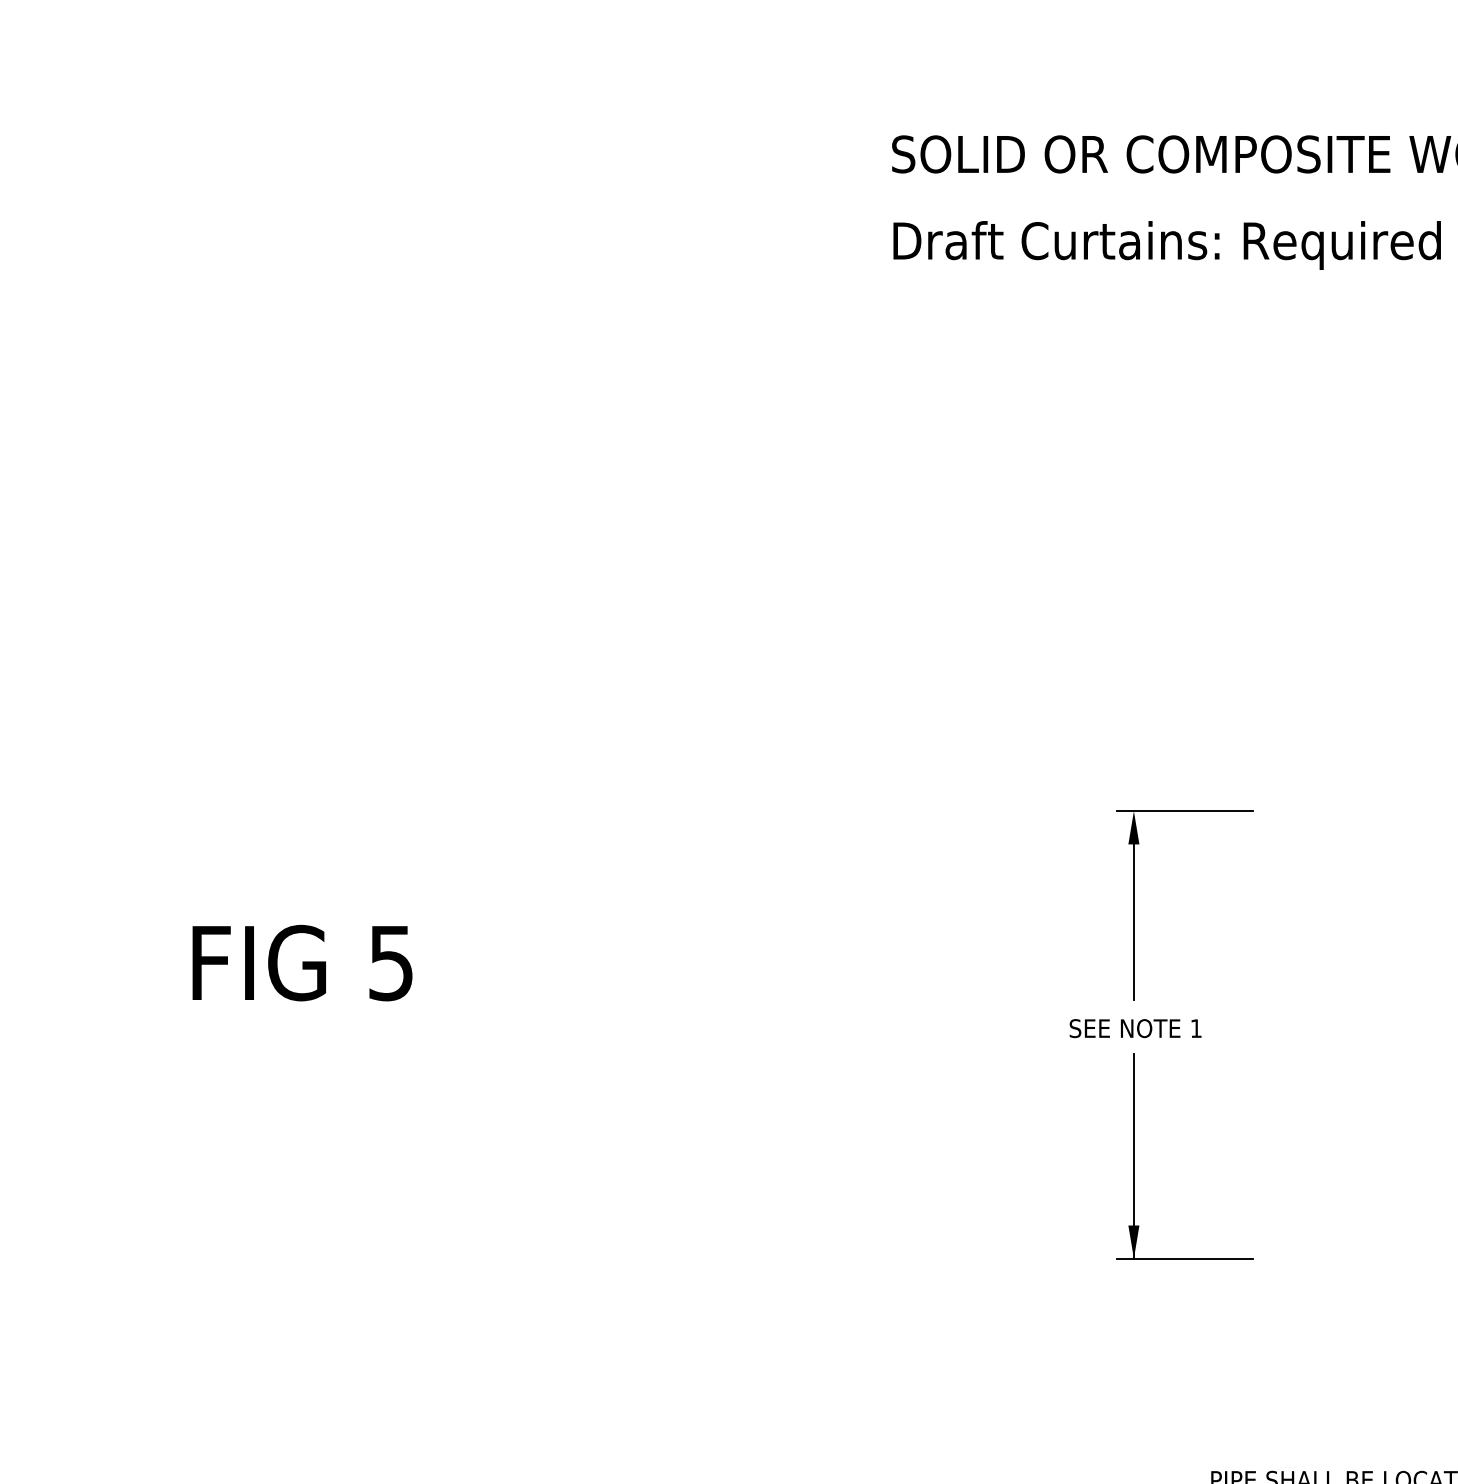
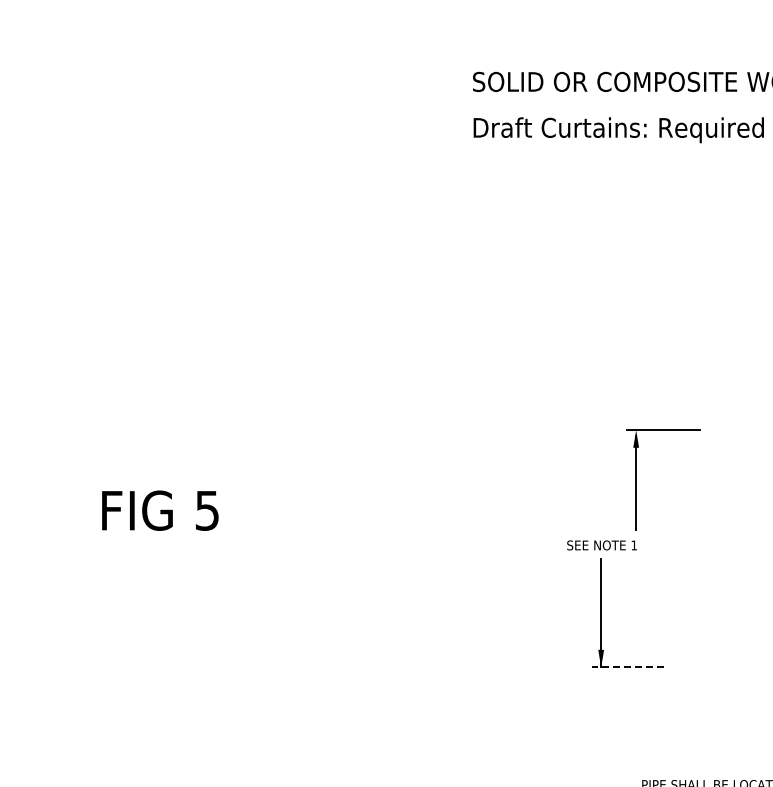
part: (1134, 904) -> (636, 479), moved
line: (1183, 1258) -> (627, 667), solid -> dashed

